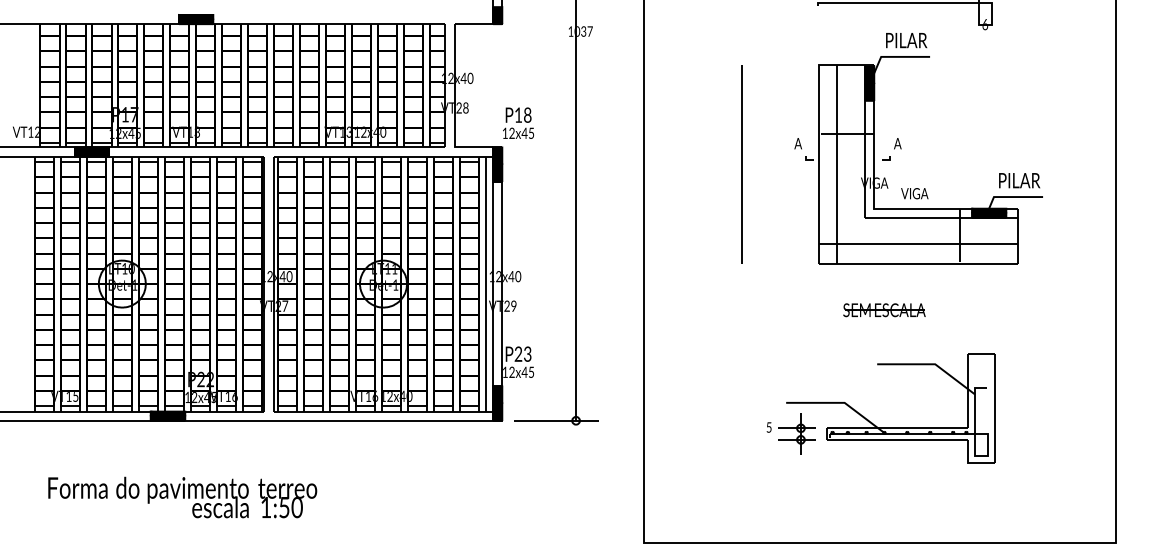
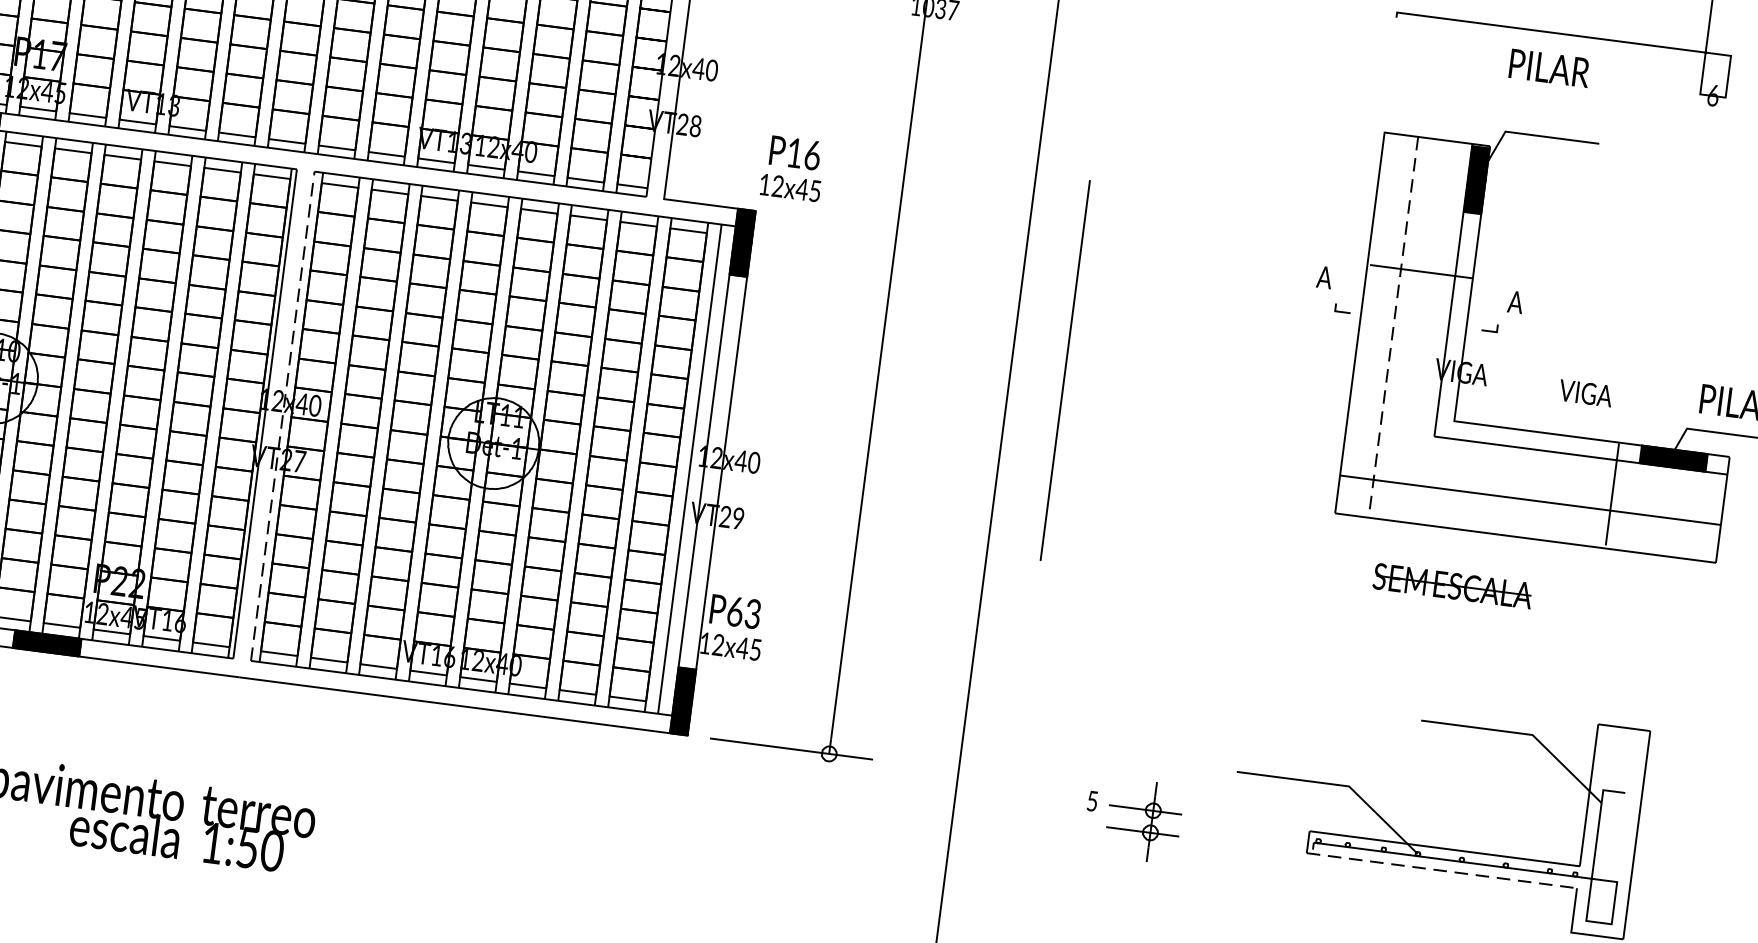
text: (906, 40) -> (1549, 68), moved
text: (527, 114) -> (812, 154), P18 -> P16
line: (741, 164) -> (1065, 370), moved
line: (836, 165) -> (1392, 328), solid -> dashed
text: (914, 193) -> (1585, 392), moved
line: (273, 283) -> (282, 415), solid -> dashed
part: (884, 310) -> (1452, 586), moved
text: (518, 353) -> (735, 610), P23 -> P63
part: (790, 433) -> (1132, 818), moved
line: (898, 439) -> (1443, 870), solid -> dashed

